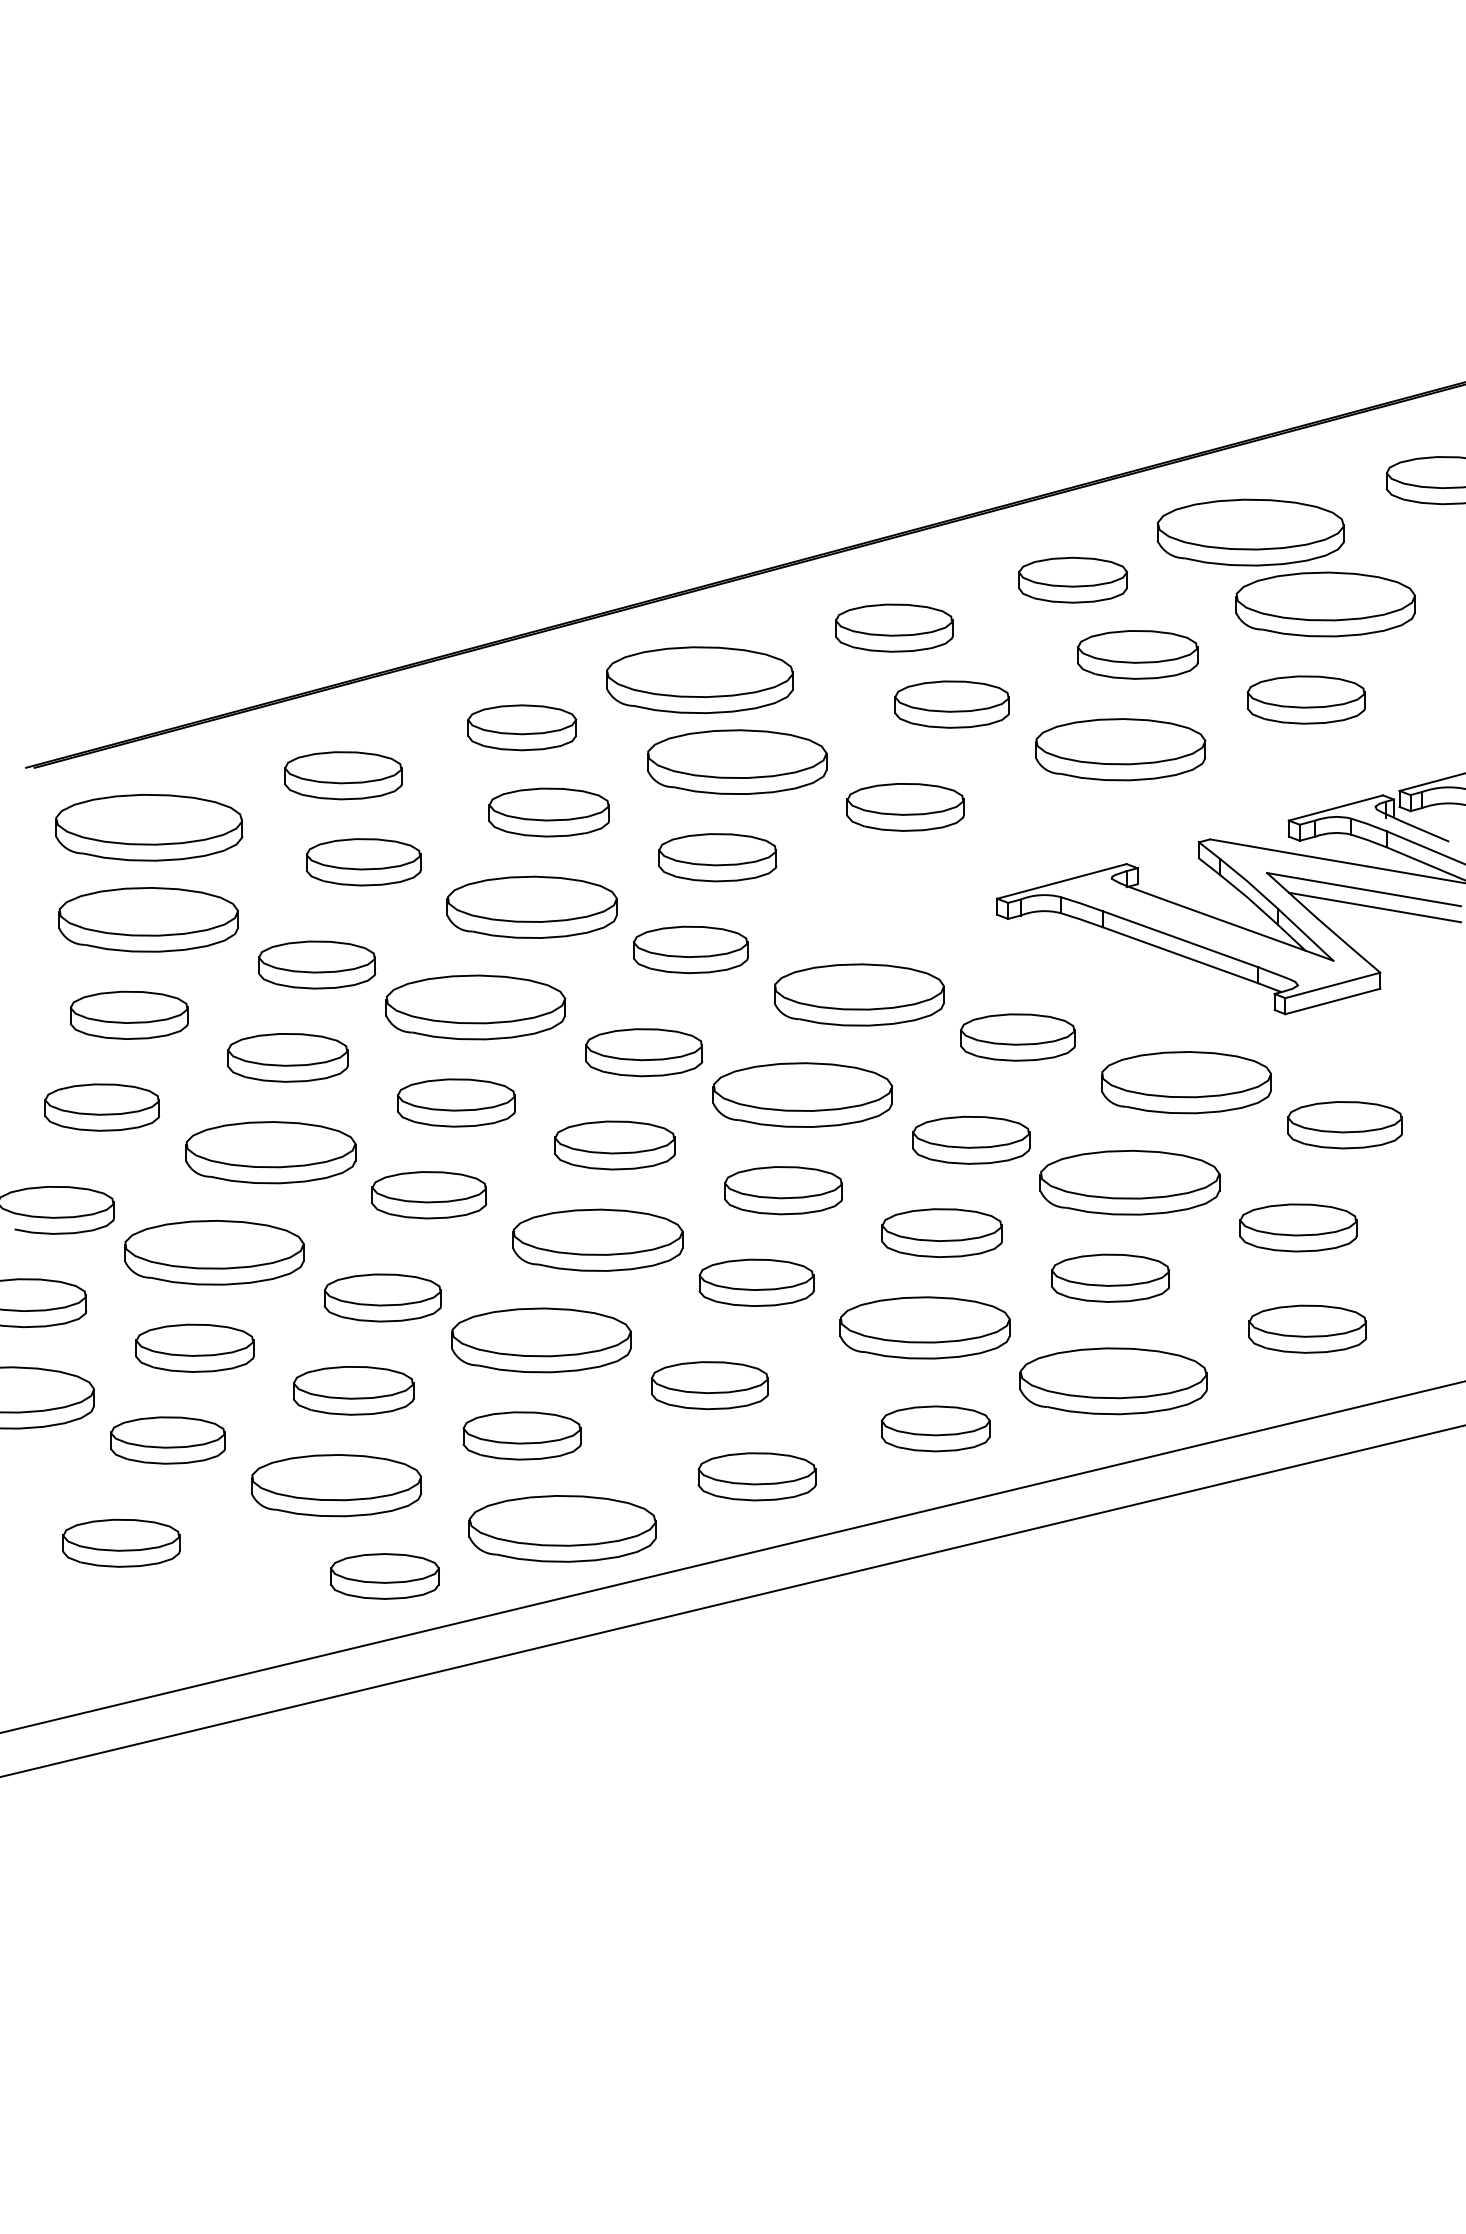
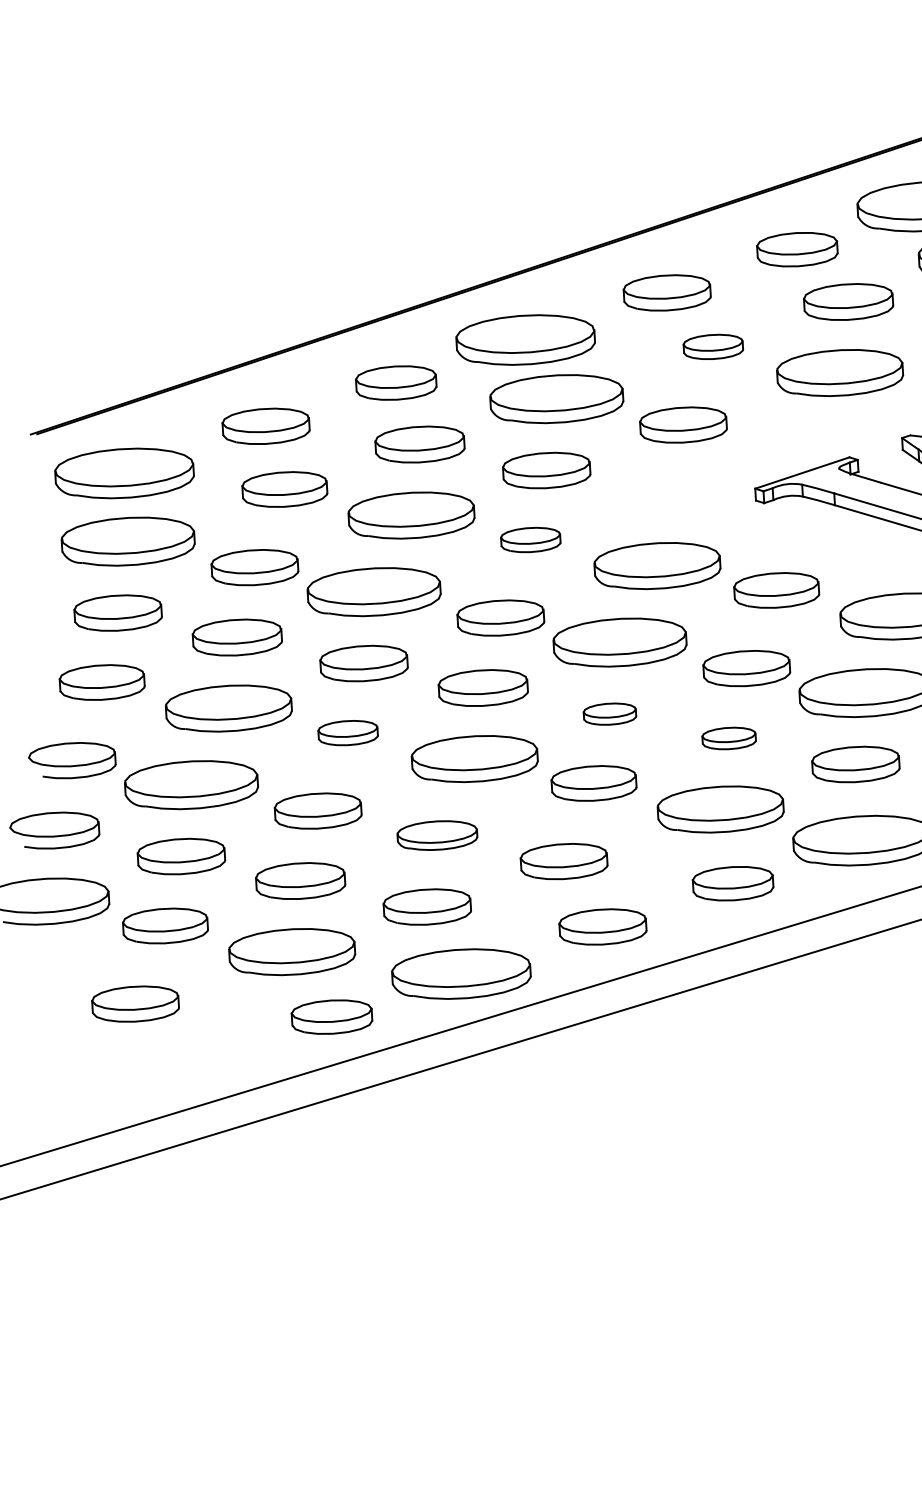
part: (951, 704) -> (712, 346), size x0.7
part: (690, 949) -> (530, 539), size x0.7
part: (783, 1190) -> (609, 713), size x0.6
part: (429, 1195) -> (348, 733), size x0.7
part: (941, 1232) -> (728, 738), size x0.6
part: (541, 1340) -> (437, 835), size x0.6

